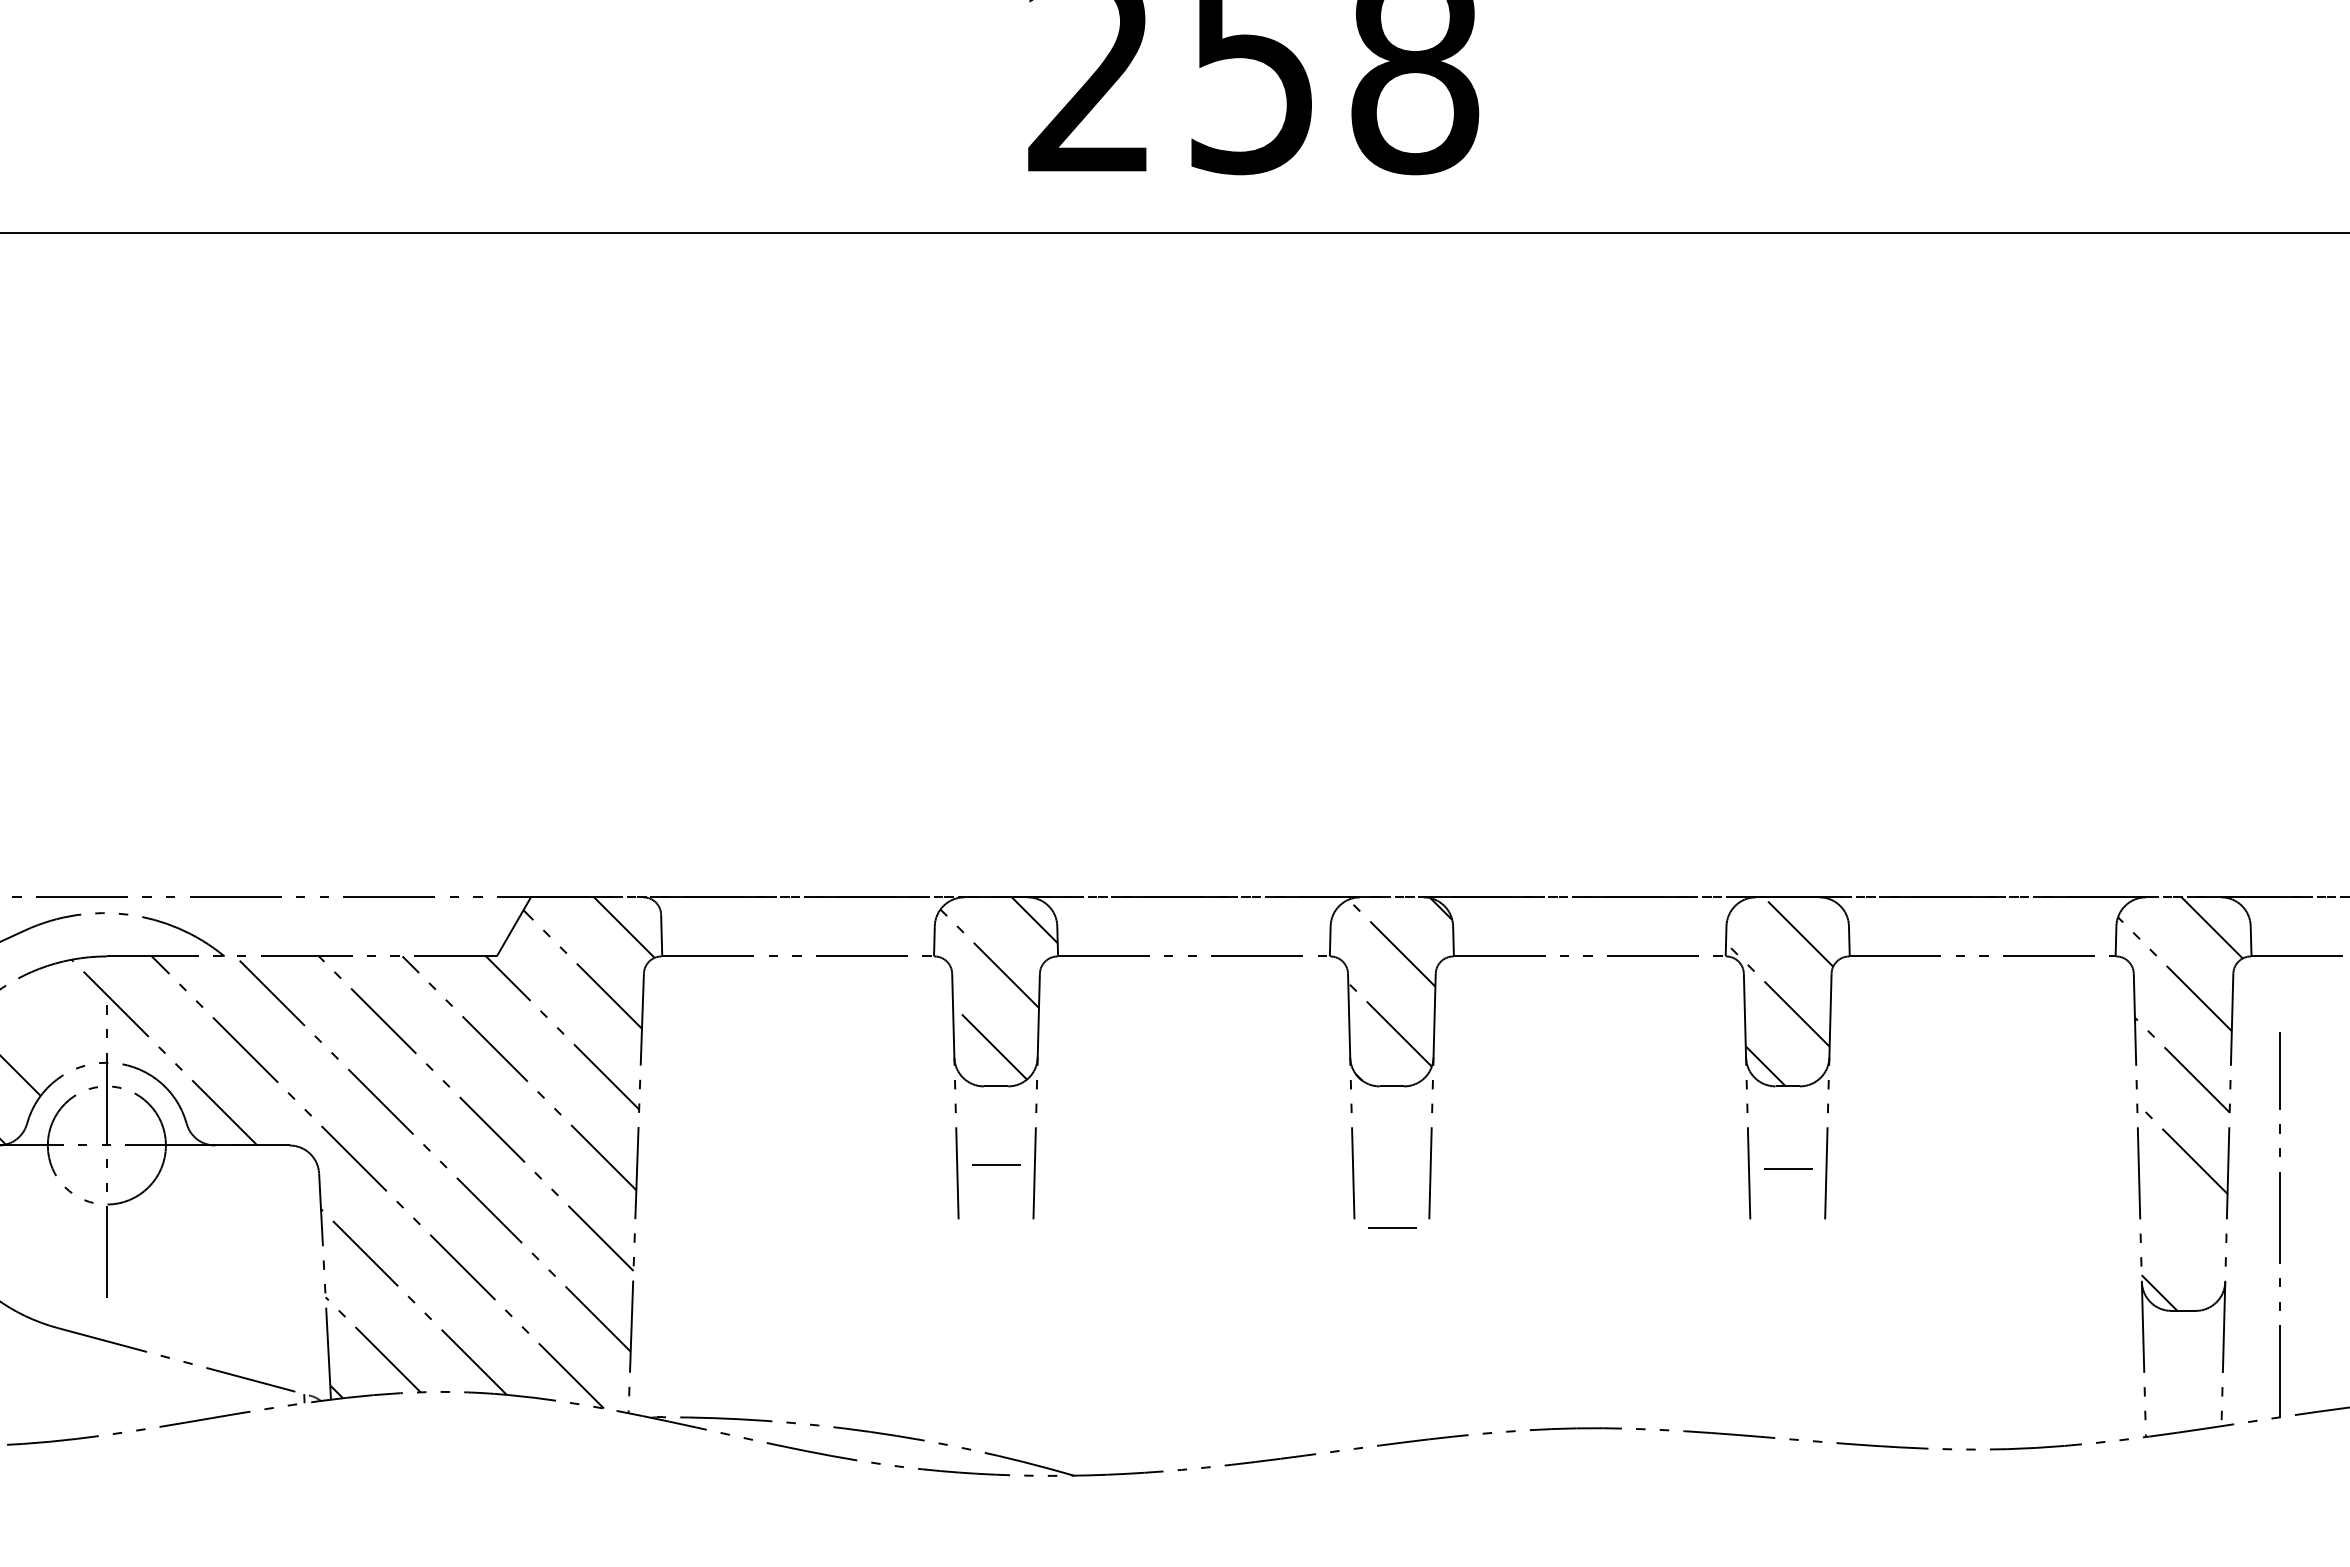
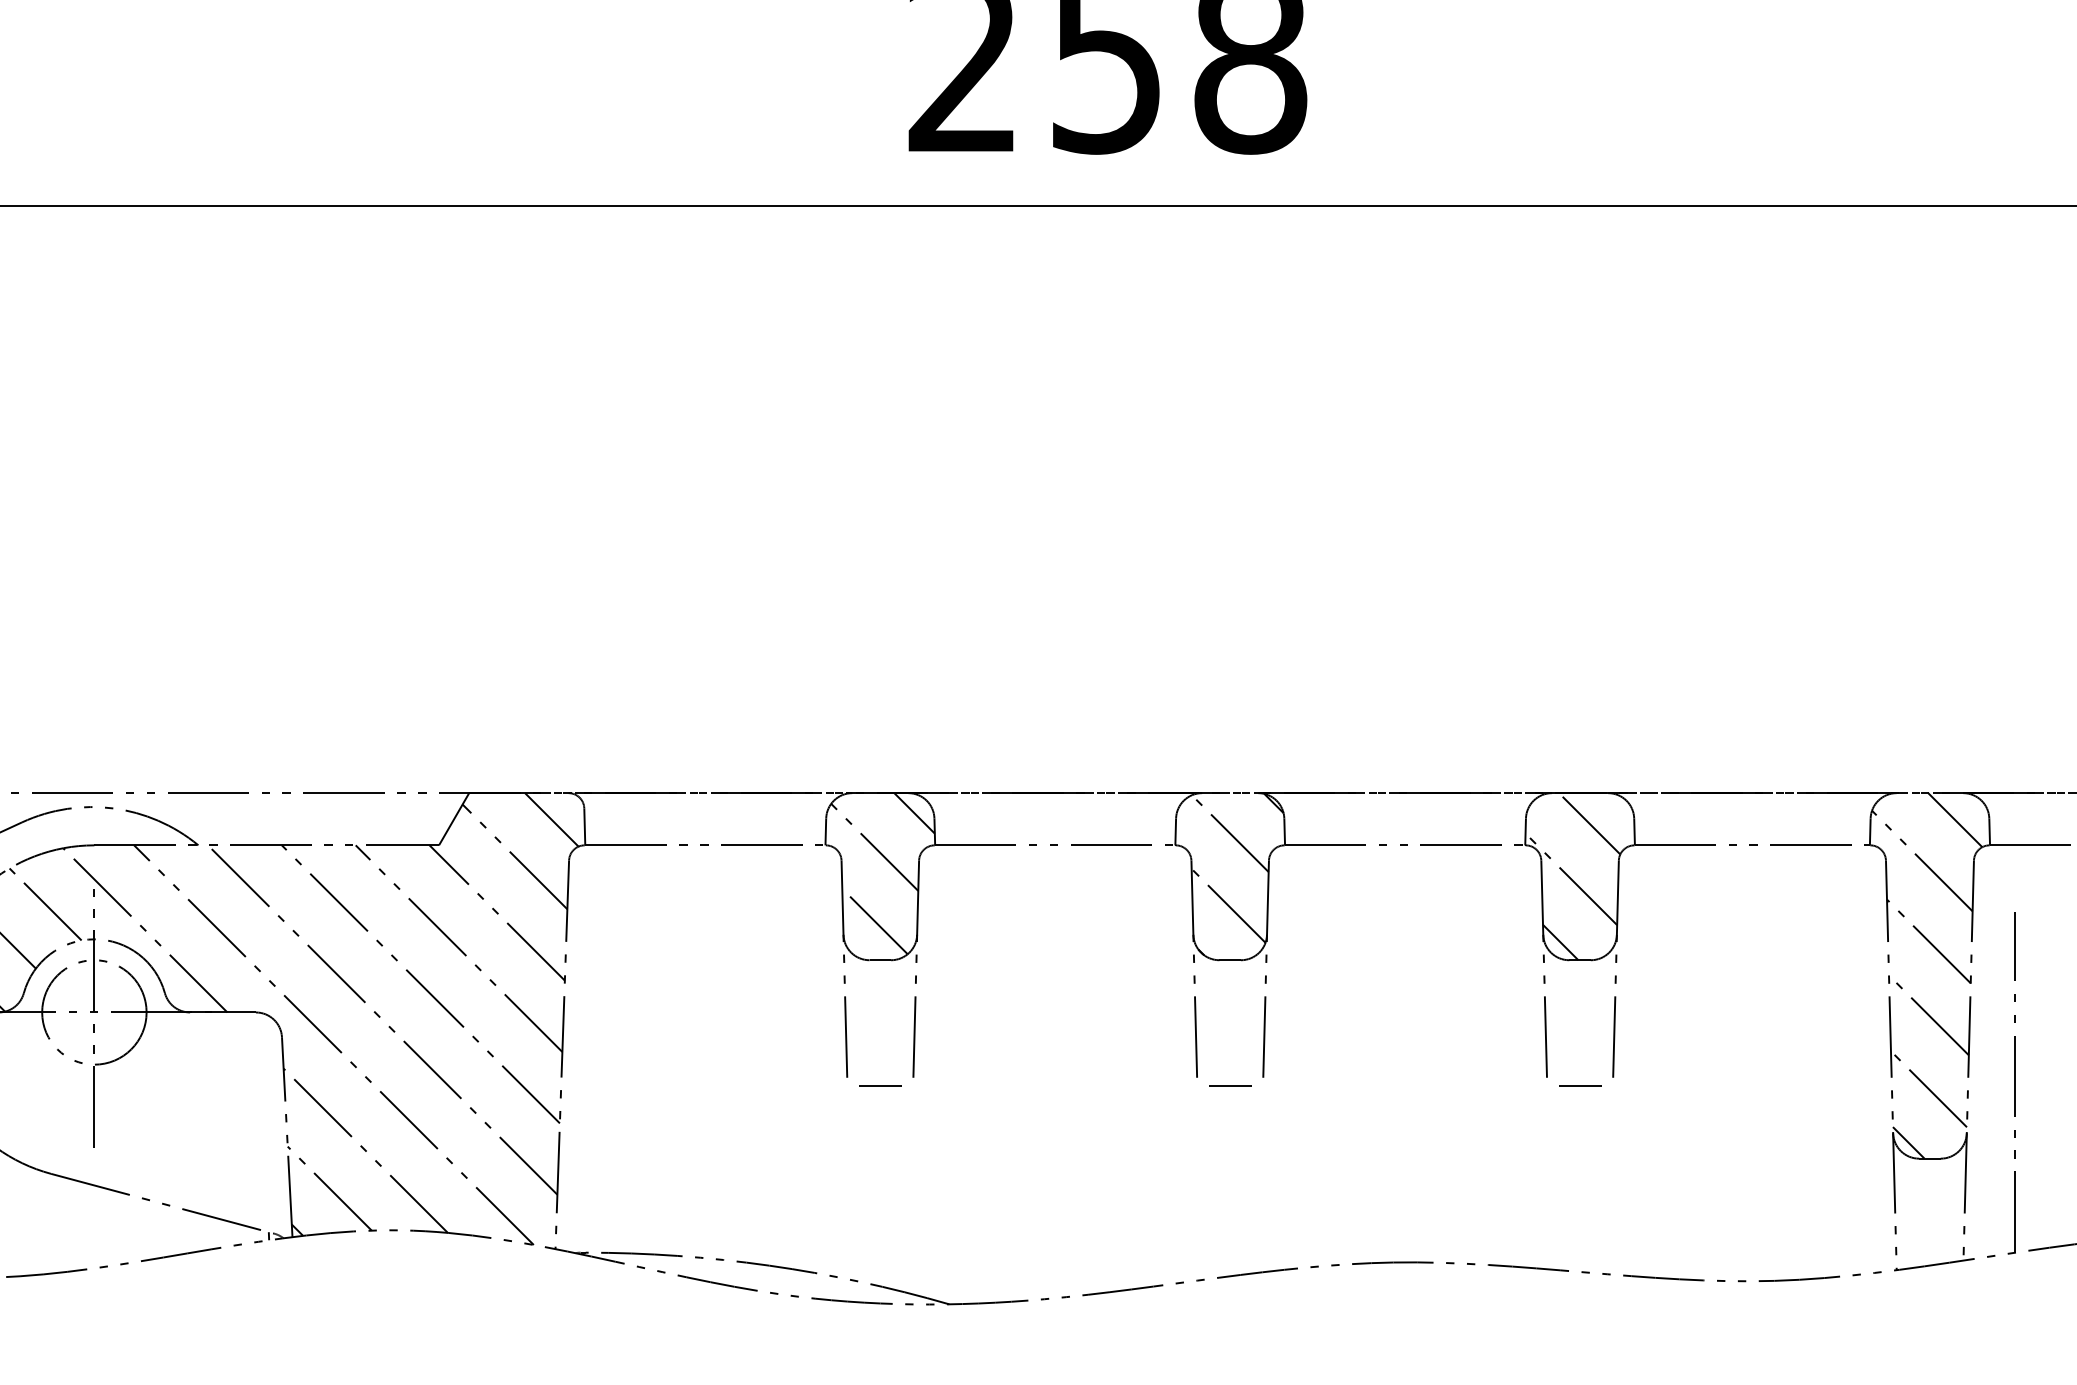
line: (51, 1023) -> (45, 904), added
line: (996, 1164) -> (880, 1084), moved
line: (1788, 1168) -> (1580, 1084), moved
line: (2182, 1232) -> (1929, 1089), added

